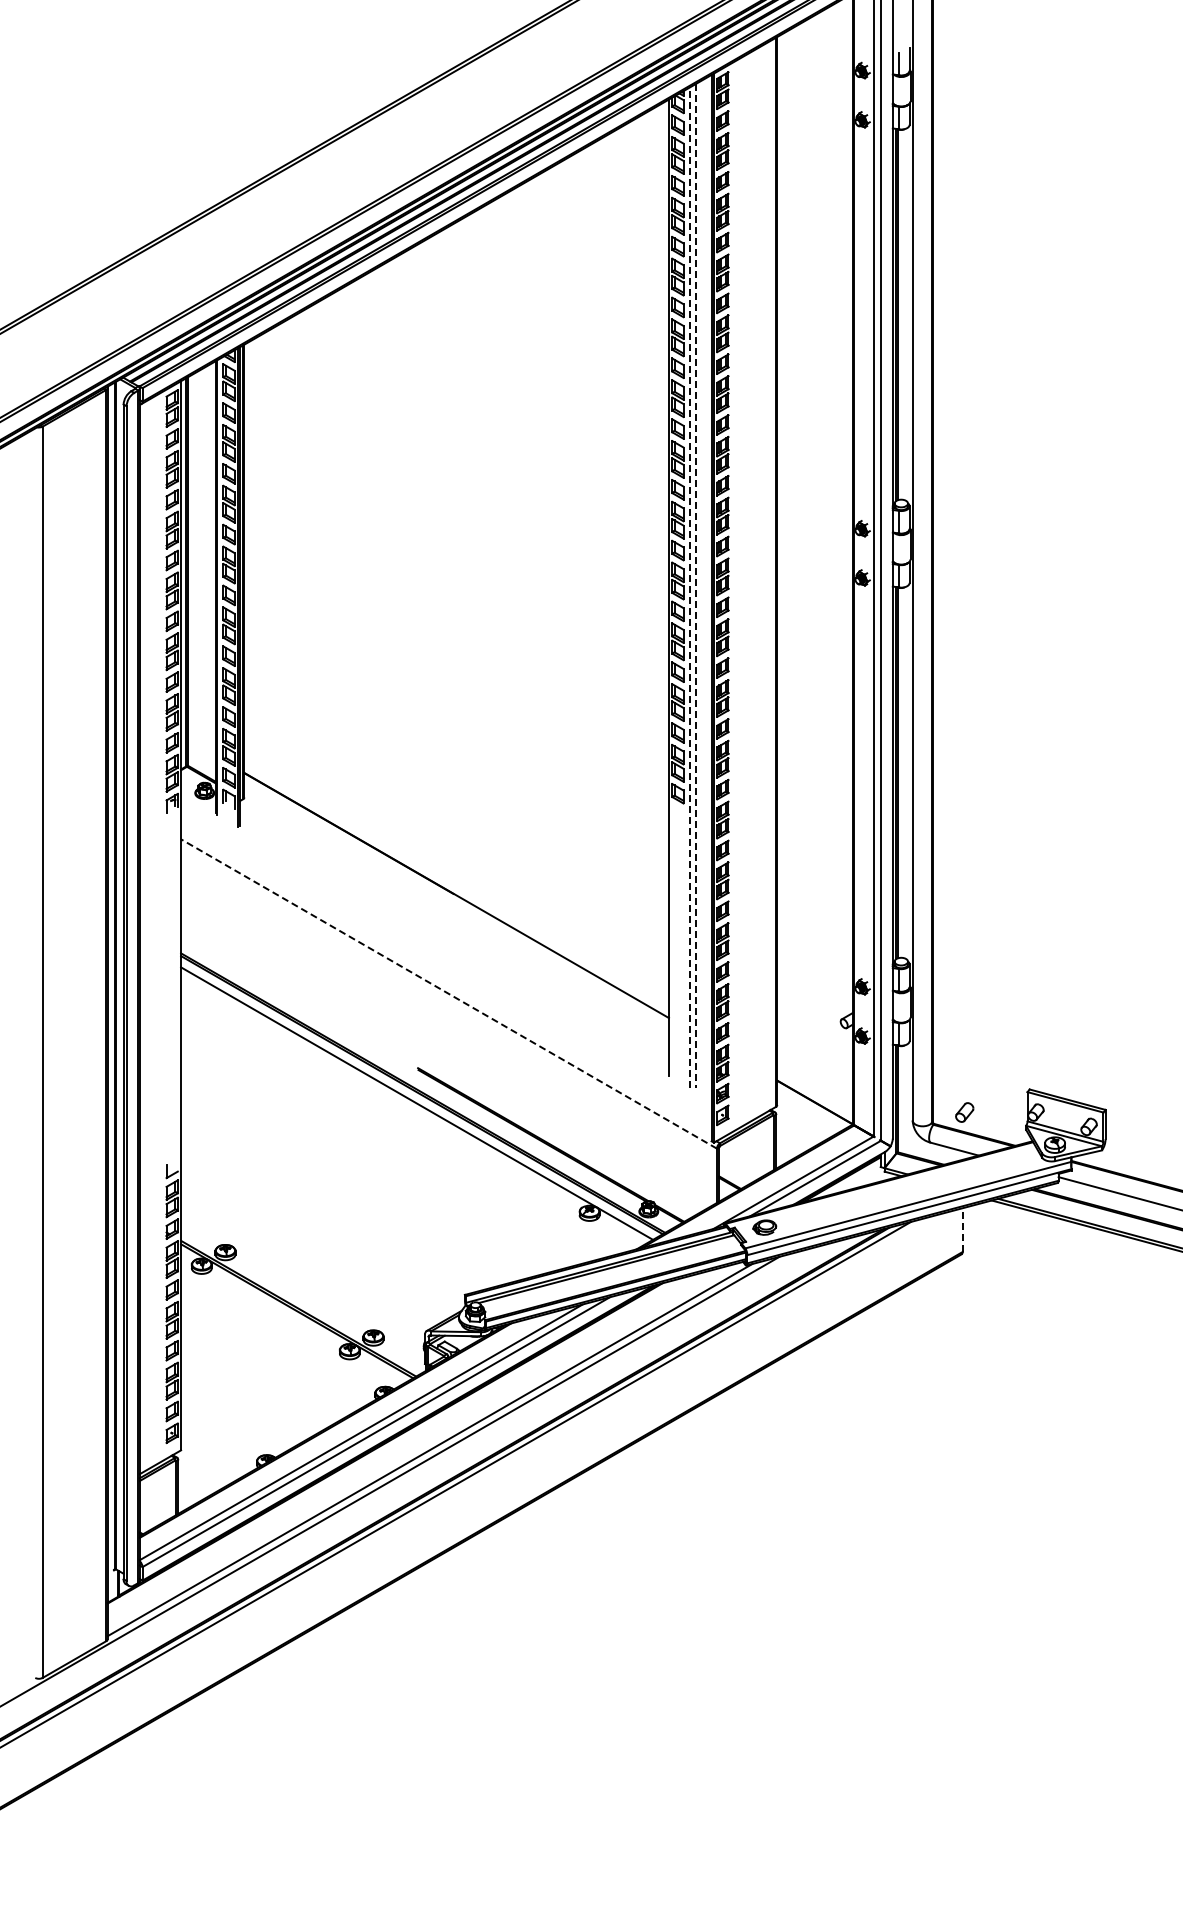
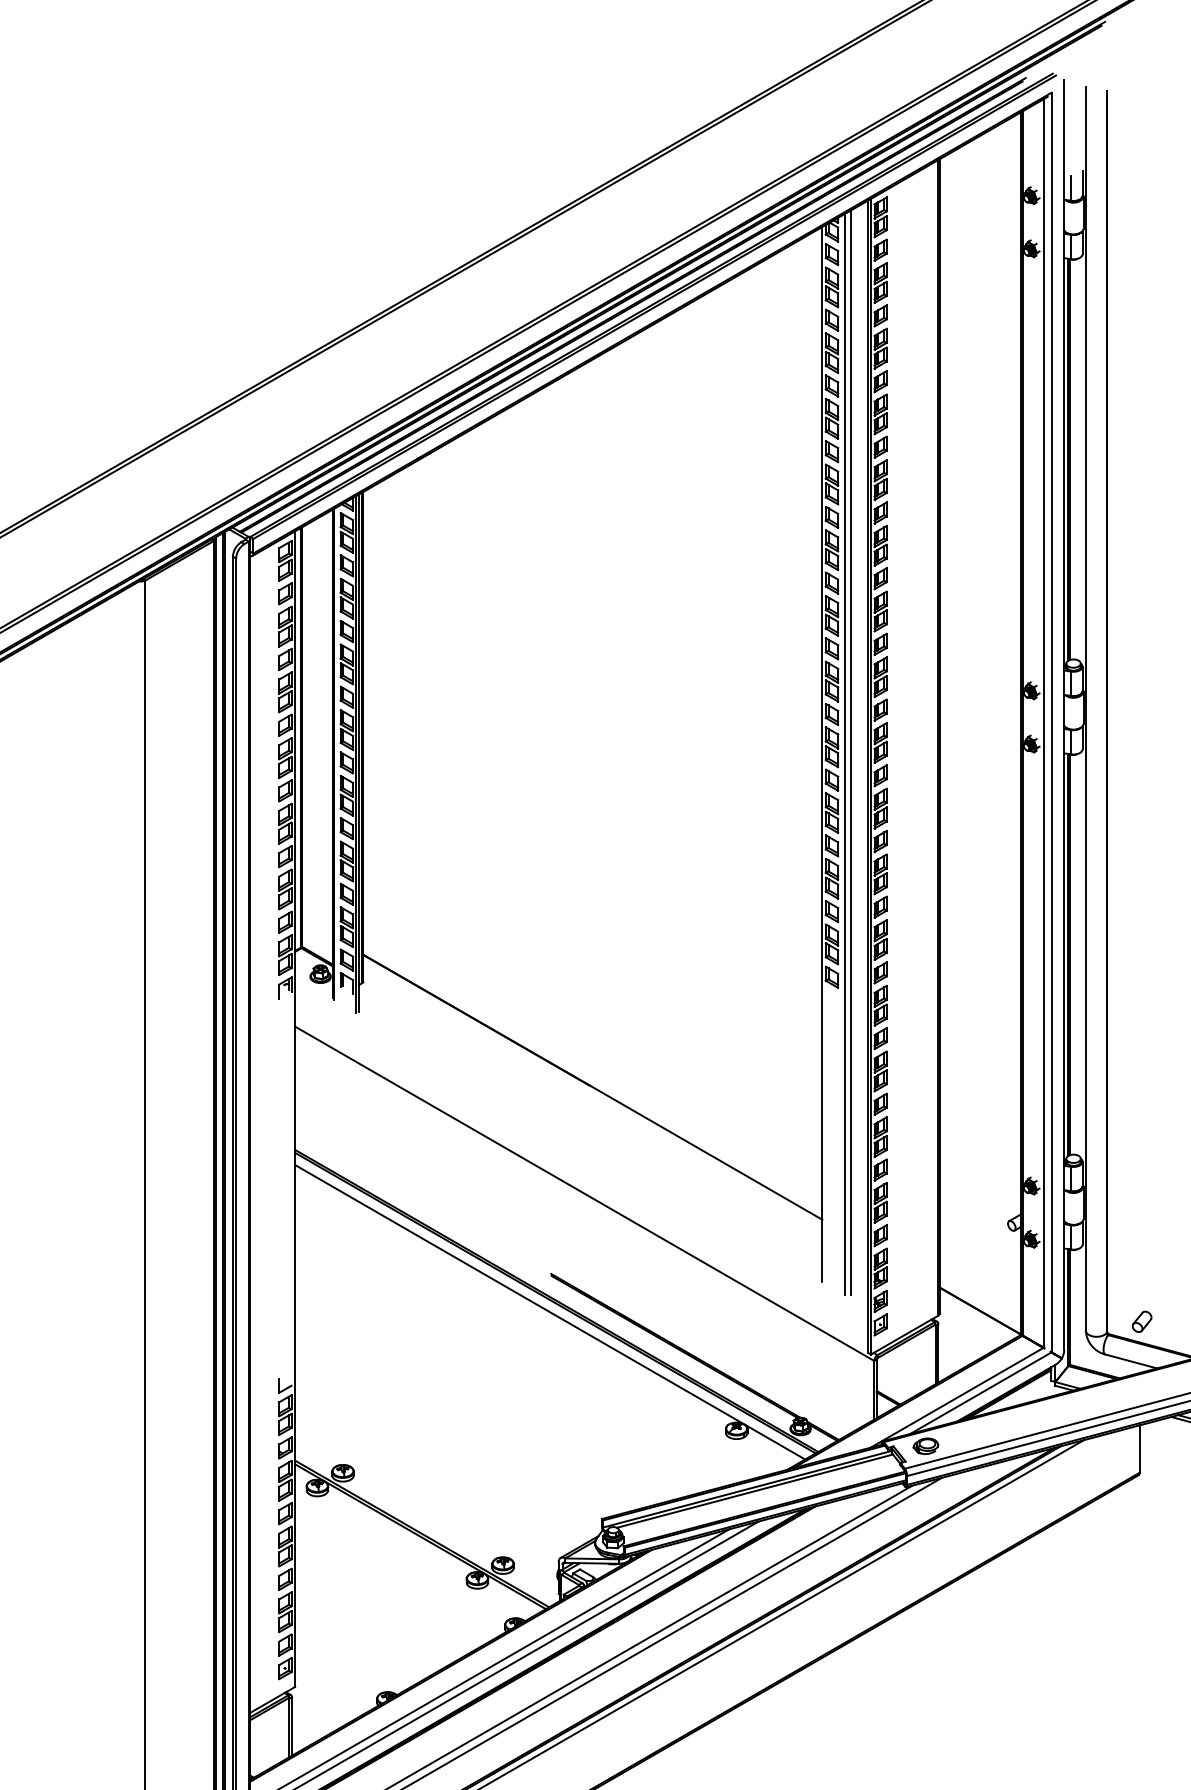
line: (695, 585) -> (851, 752), dashed -> solid
line: (689, 587) -> (844, 754), dashed -> solid
line: (448, 993) -> (584, 1193), dashed -> solid
line: (962, 1230) -> (1139, 1449), dashed -> solid

